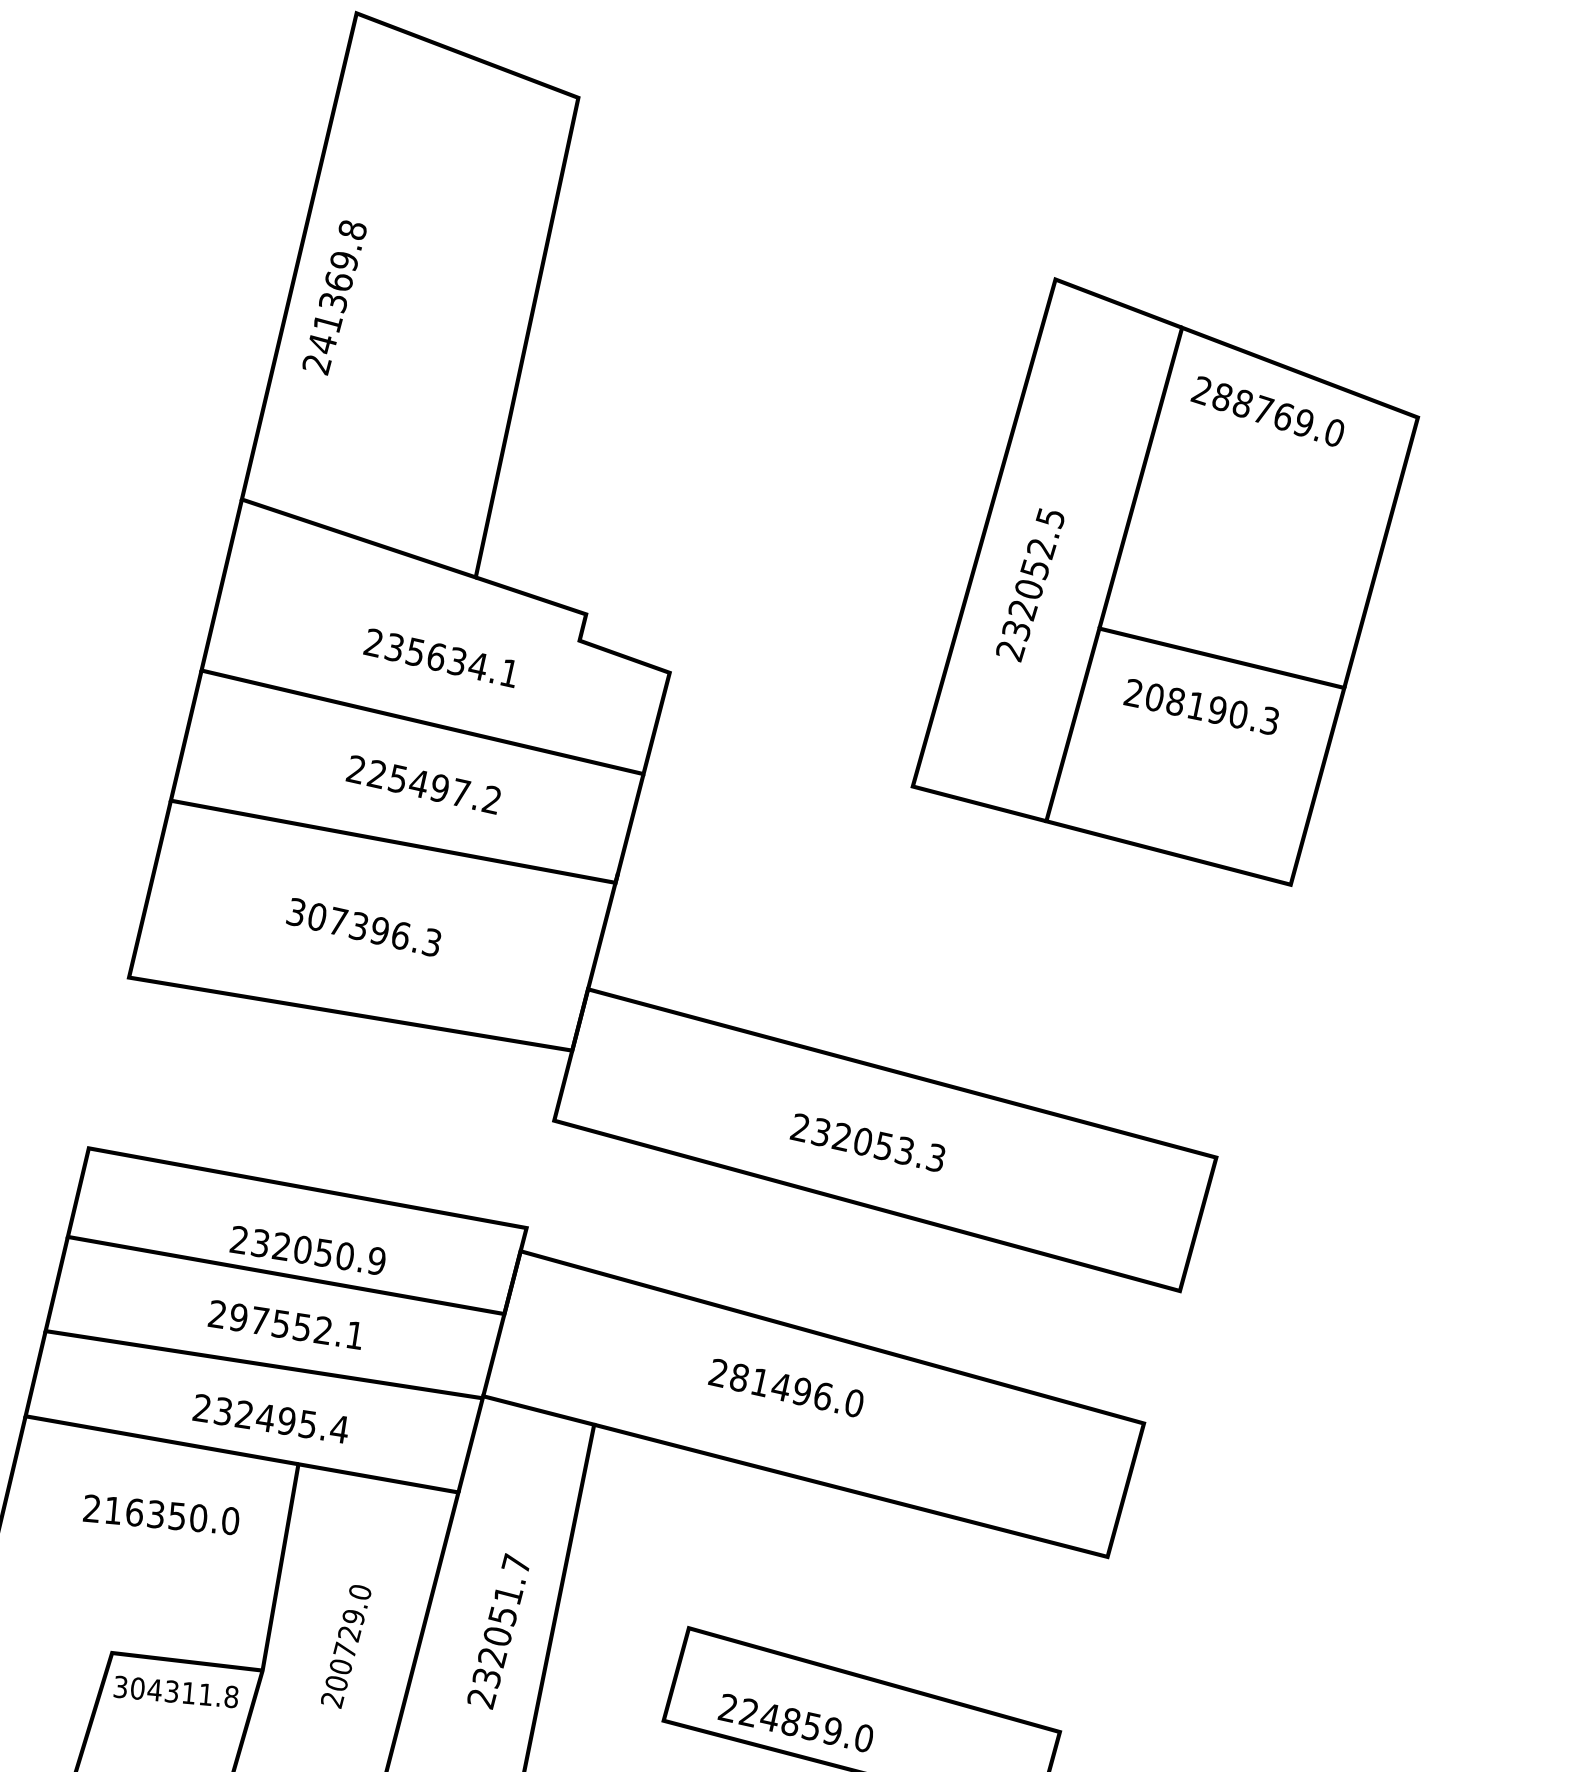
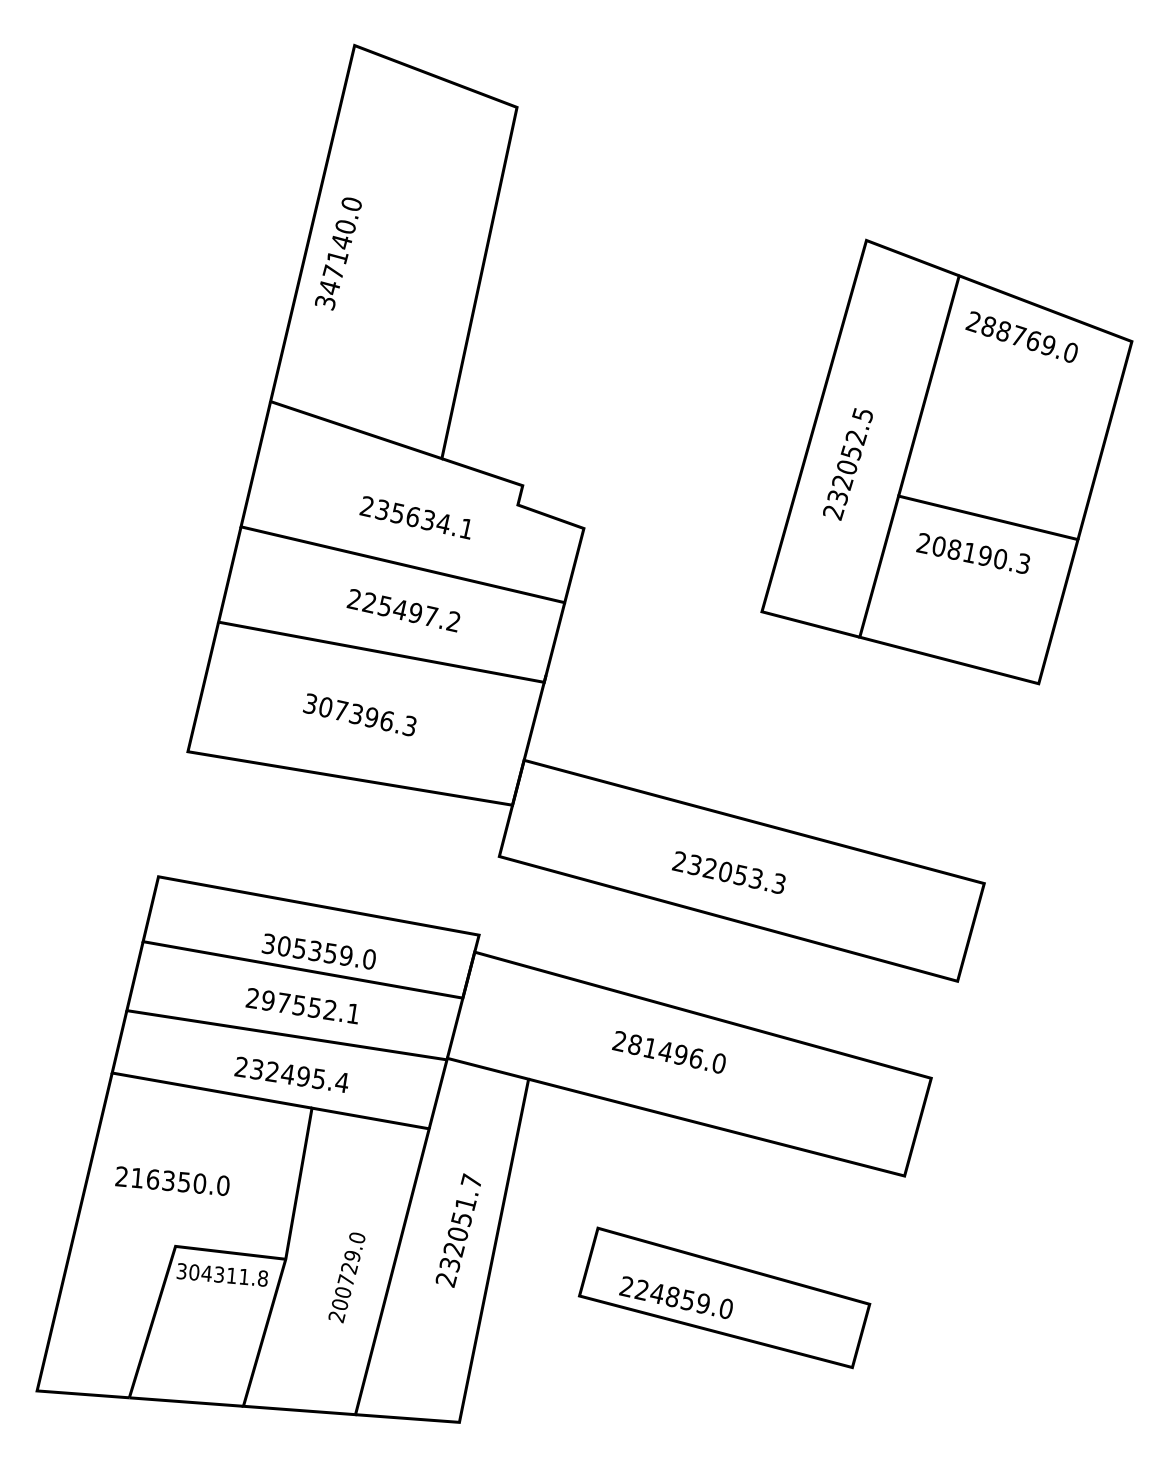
text: (334, 297) -> (338, 253), 241369.8 -> 347140.0
text: (307, 1250) -> (318, 951), 232050.9 -> 305359.0
text: (161, 1513) -> (172, 1180), moved
text: (345, 1646) -> (346, 1277), moved

